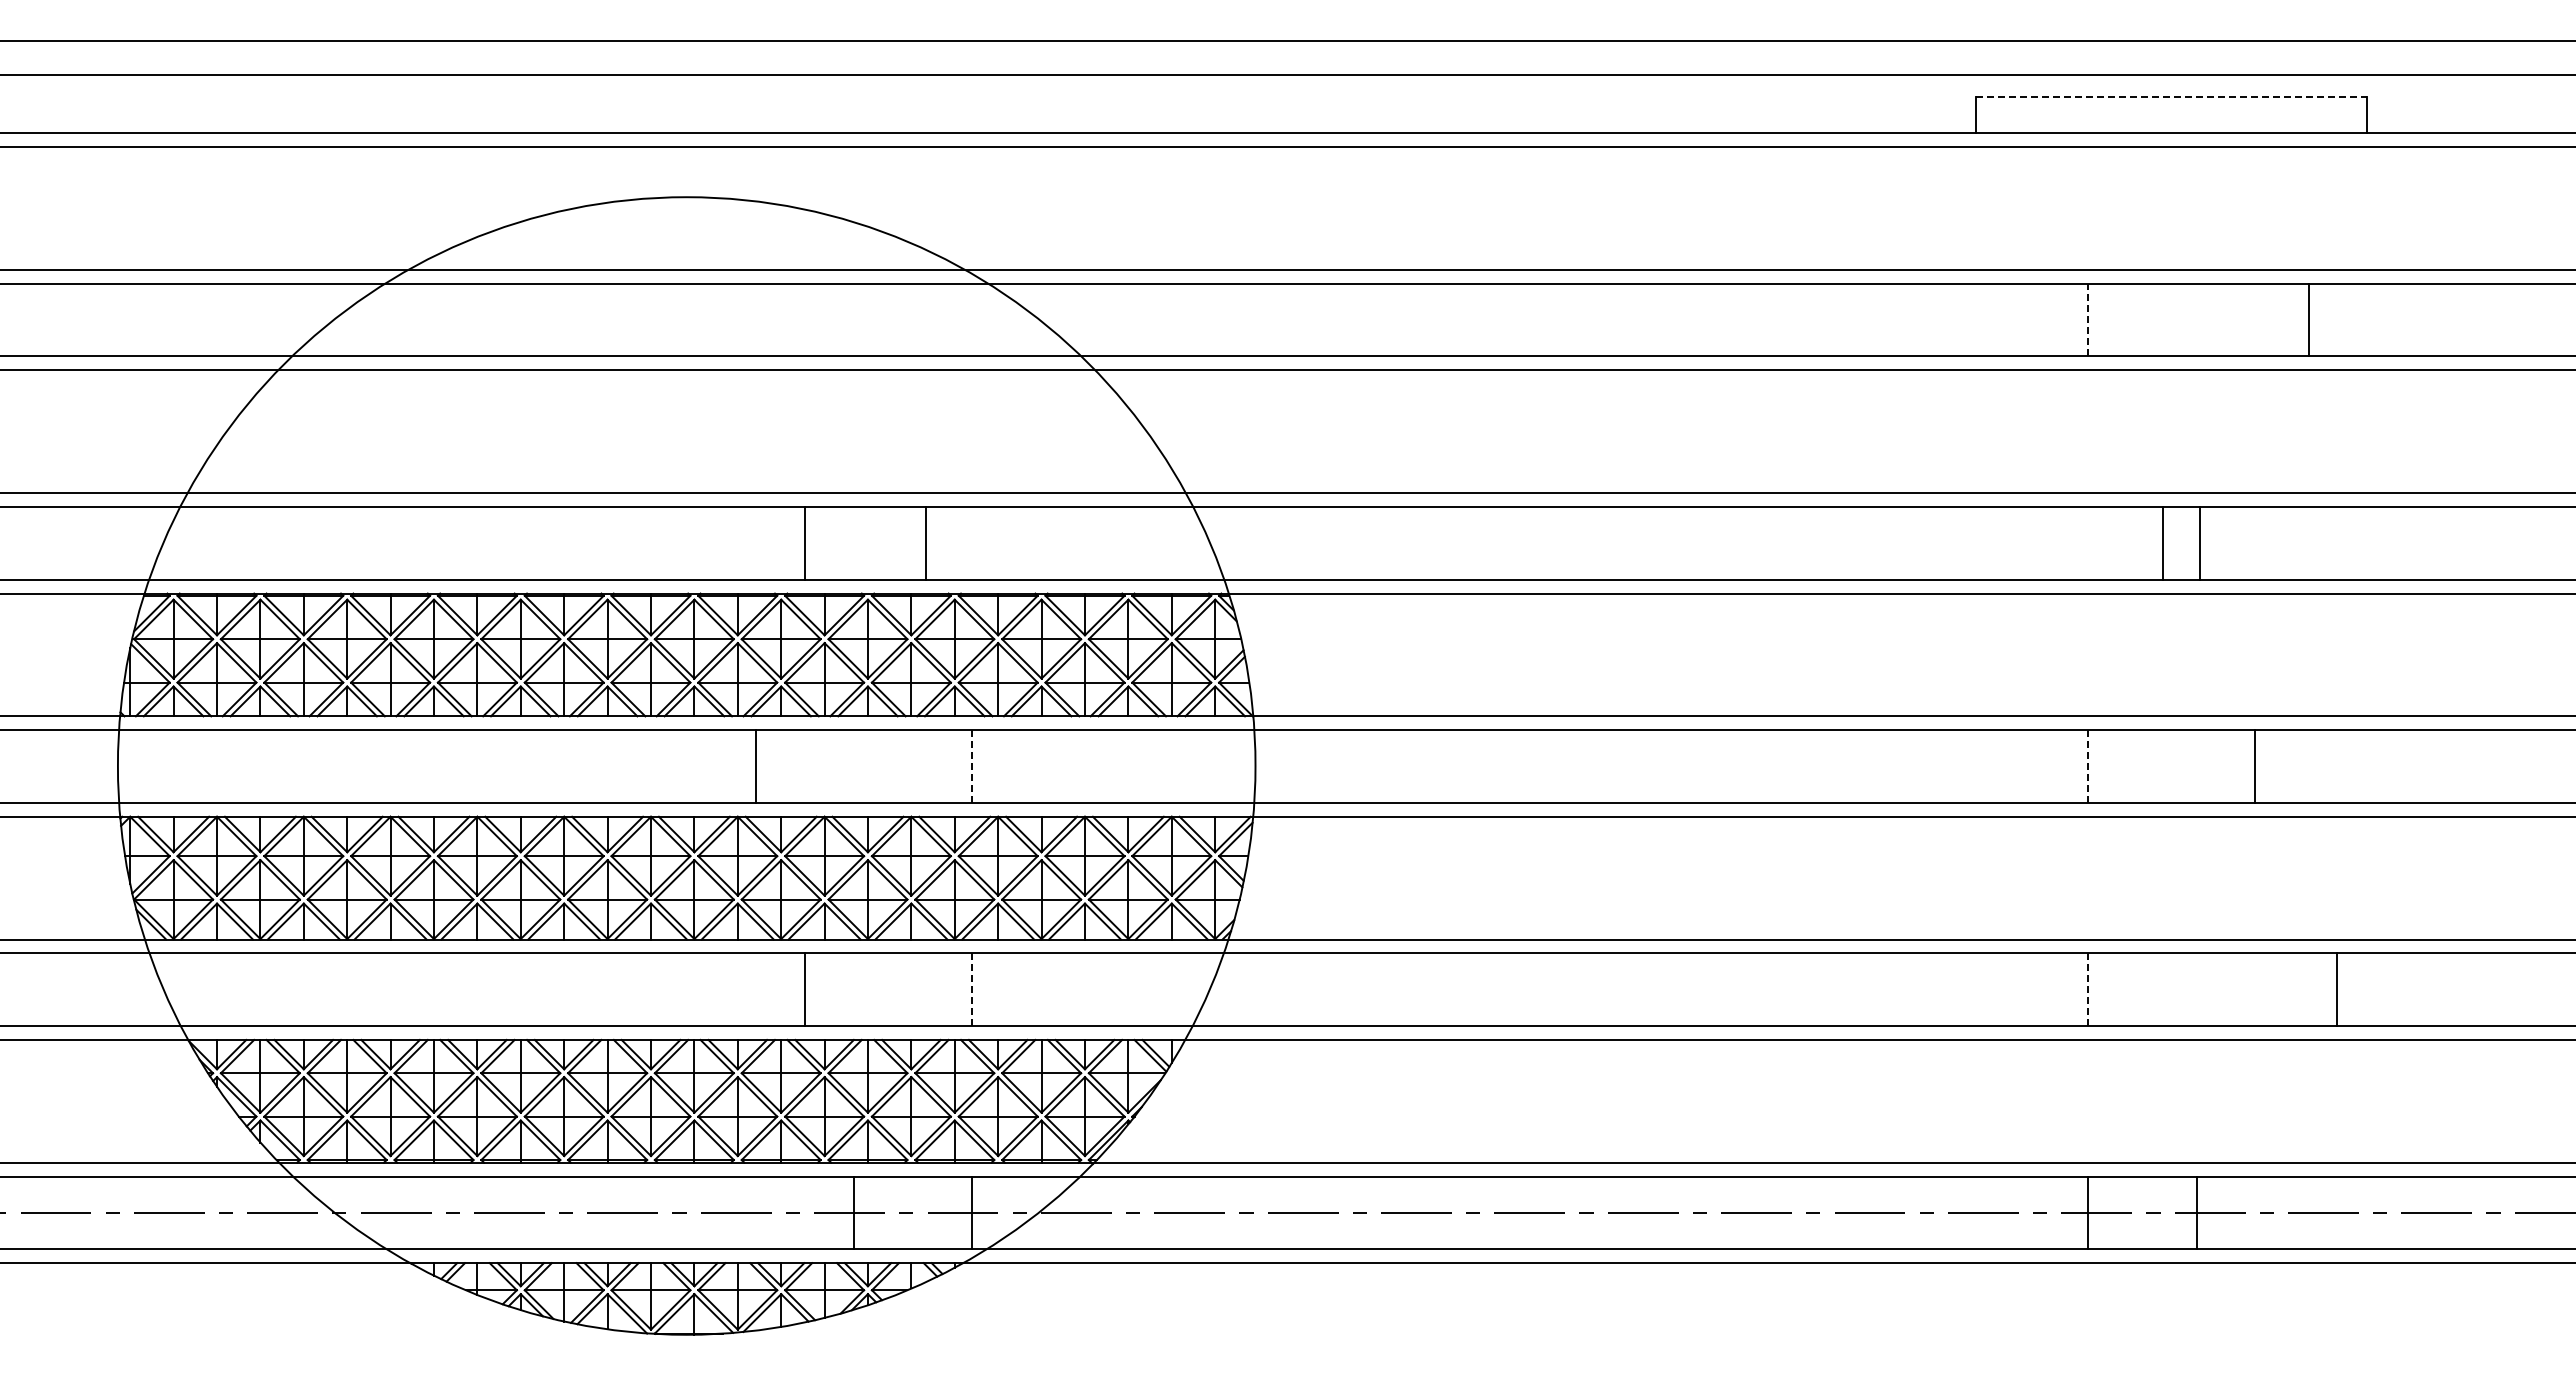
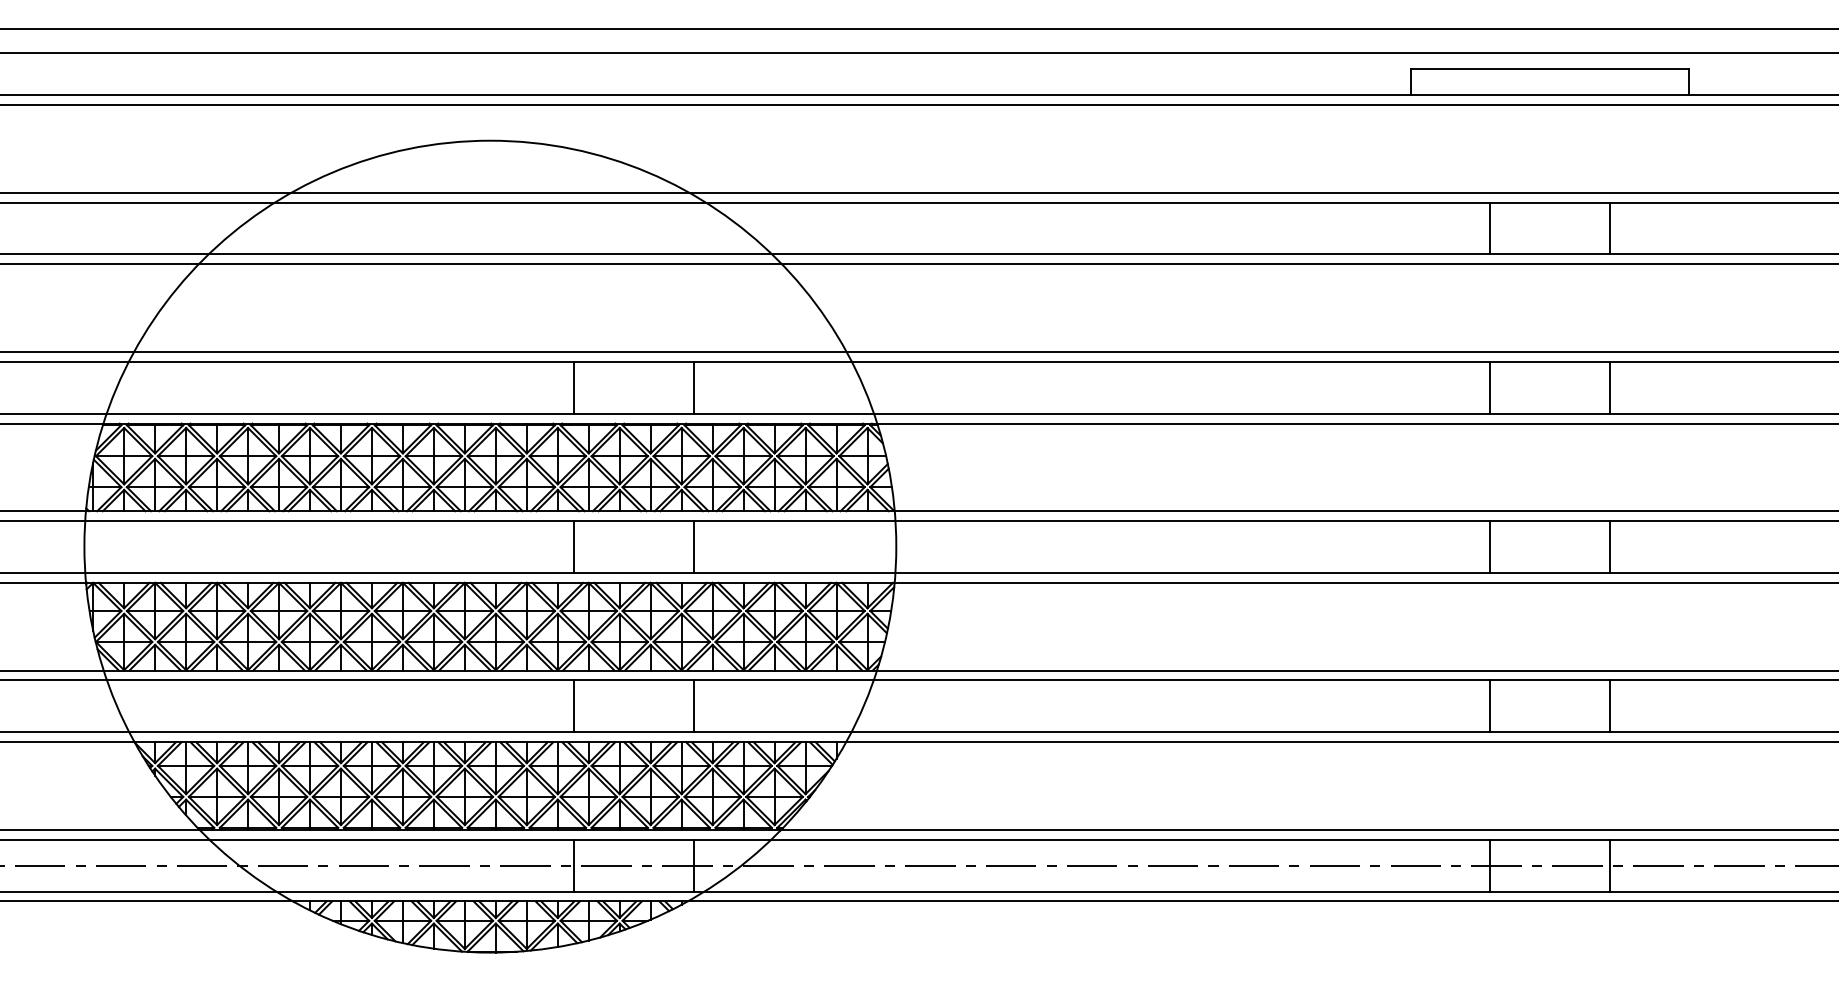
line: (2172, 97) -> (1550, 69), dashed -> solid
line: (2087, 319) -> (1490, 228), dashed -> solid
line: (2309, 319) -> (1610, 228), moved
line: (925, 543) -> (693, 387), moved
line: (2162, 543) -> (1490, 387), moved
line: (2200, 543) -> (1610, 387), moved
line: (755, 766) -> (574, 547), moved
line: (971, 766) -> (693, 547), dashed -> solid
line: (2087, 766) -> (1490, 547), dashed -> solid
line: (971, 989) -> (693, 706), dashed -> solid
line: (2087, 989) -> (1490, 706), dashed -> solid
line: (2337, 989) -> (1610, 706), moved
line: (853, 1212) -> (574, 865), moved
line: (2197, 1212) -> (1610, 865), moved

